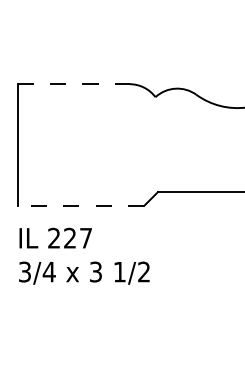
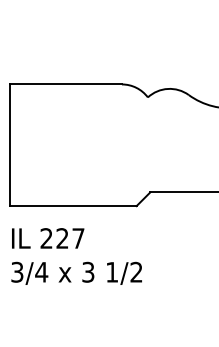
line: (73, 84) -> (65, 84), dashed -> solid
line: (80, 205) -> (72, 205), dashed -> solid

